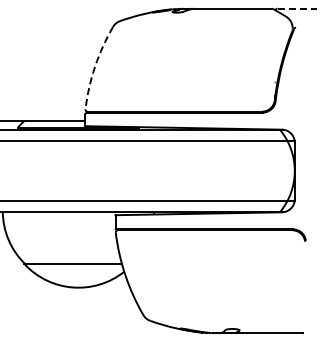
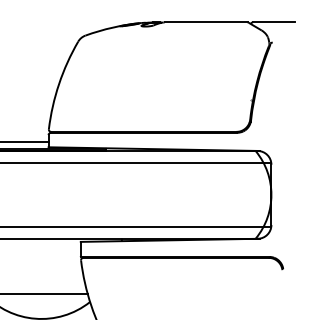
line: (297, 8) -> (274, 22), dashed -> solid
arc: (95, 66) -> (59, 83), dashed -> solid

